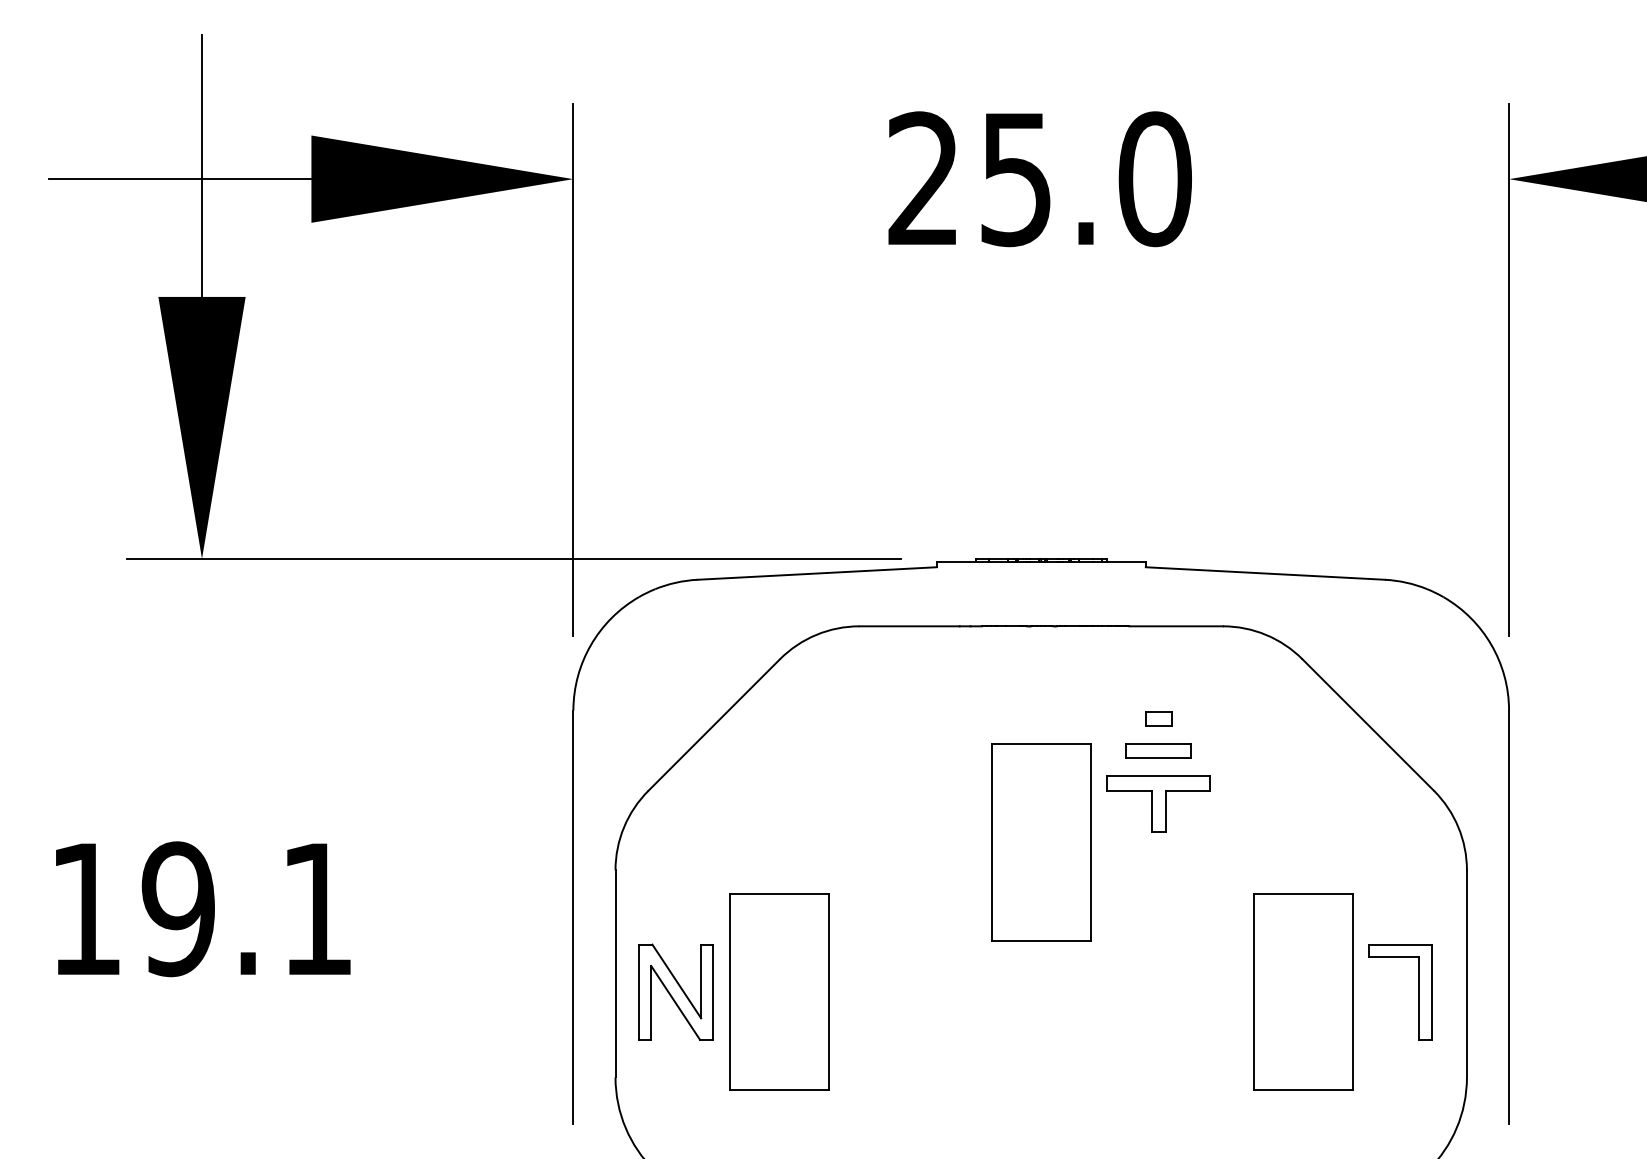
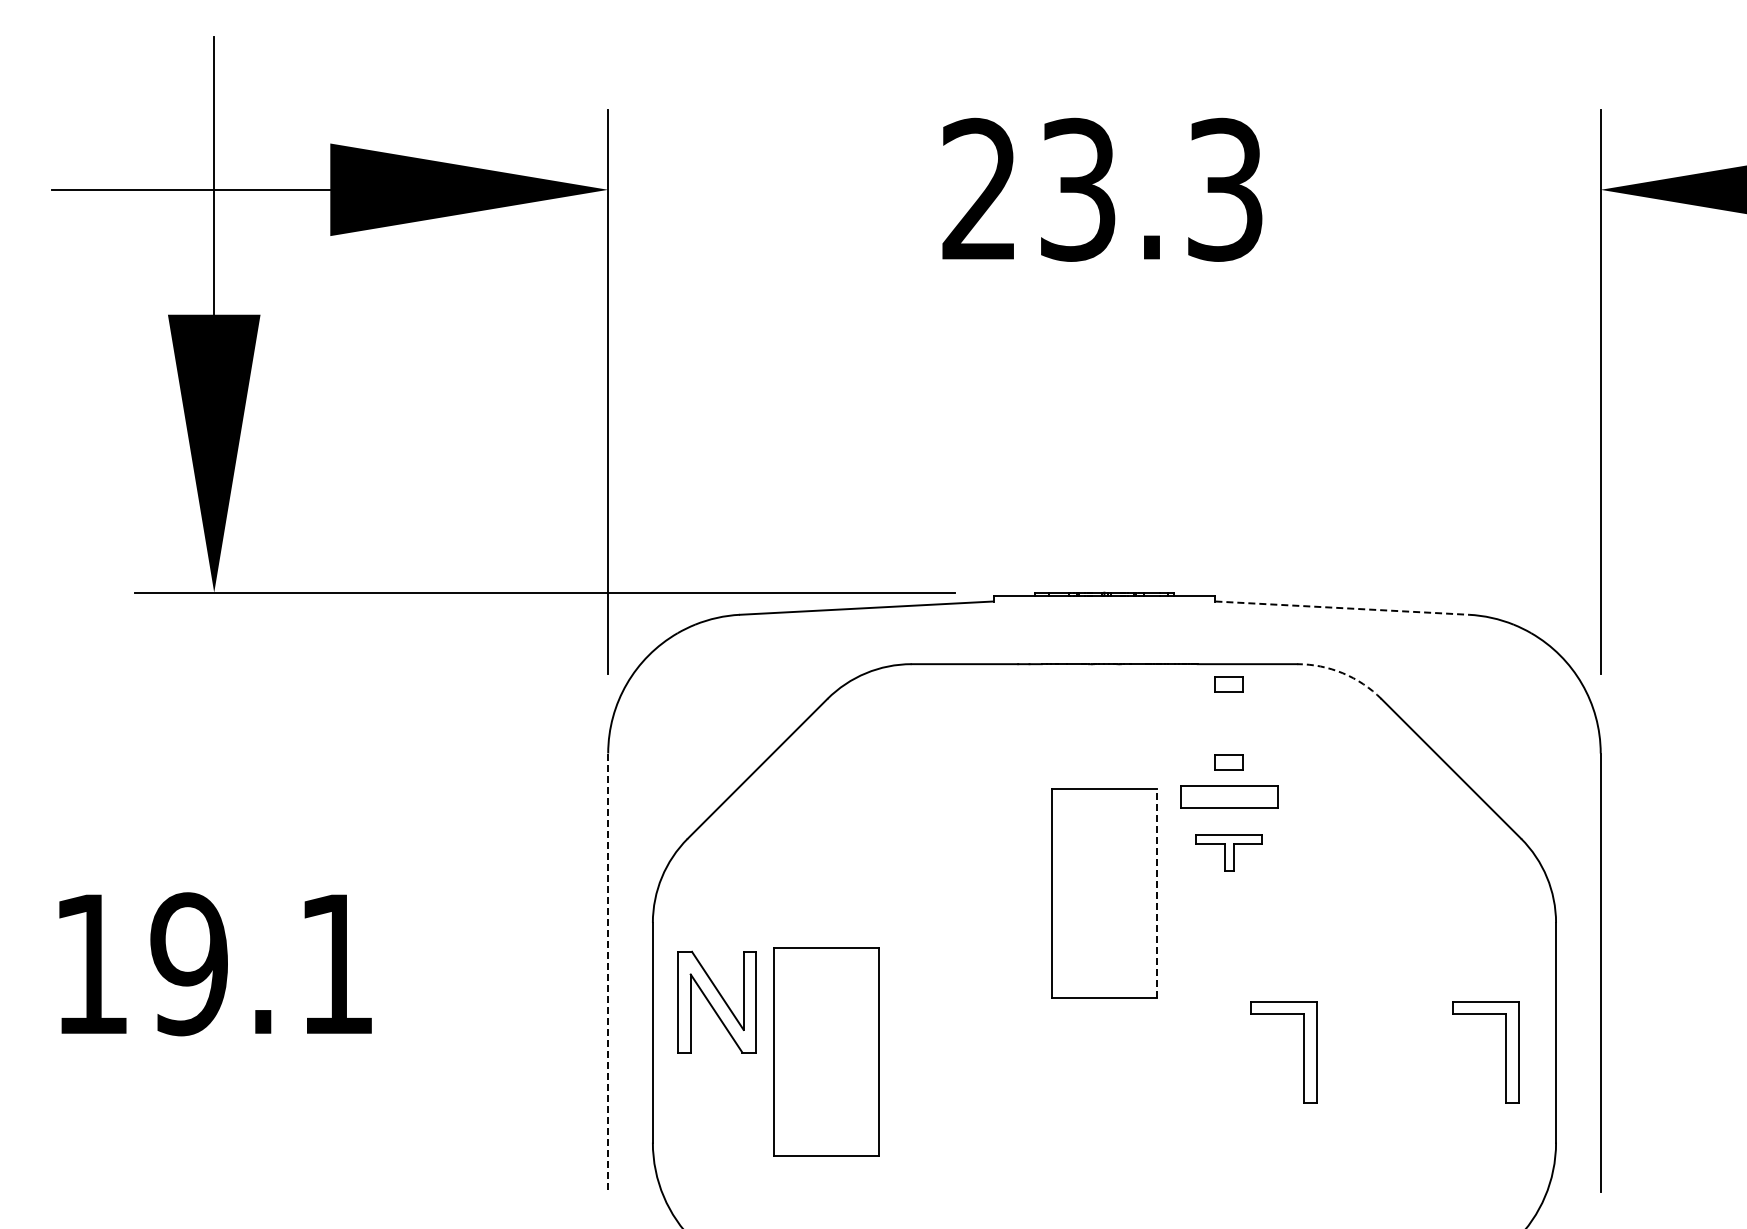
text: (1086, 178) -> (1152, 189), 25.0 -> 23.3
line: (1265, 573) -> (1342, 608), solid -> dashed
arc: (1265, 635) -> (1342, 673), solid -> dashed
part: (1158, 645) -> (1228, 684), added
part: (1158, 751) -> (1228, 796), size x1.4
part: (1158, 803) -> (1228, 852), size x0.6
line: (1091, 841) -> (1157, 892), solid -> dashed
line: (573, 917) -> (608, 973), solid -> dashed
part: (675, 991) -> (716, 1001), moved
part: (1303, 991) -> (1382, 1051), removed
part: (1228, 992) -> (1303, 1052), added

